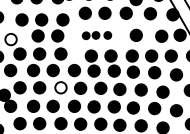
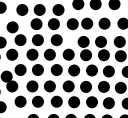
part: (96, 35) -> (88, 23), size x1.67
fill: (10, 39) -> (12, 27), added
fill: (60, 87) -> (56, 69), added

